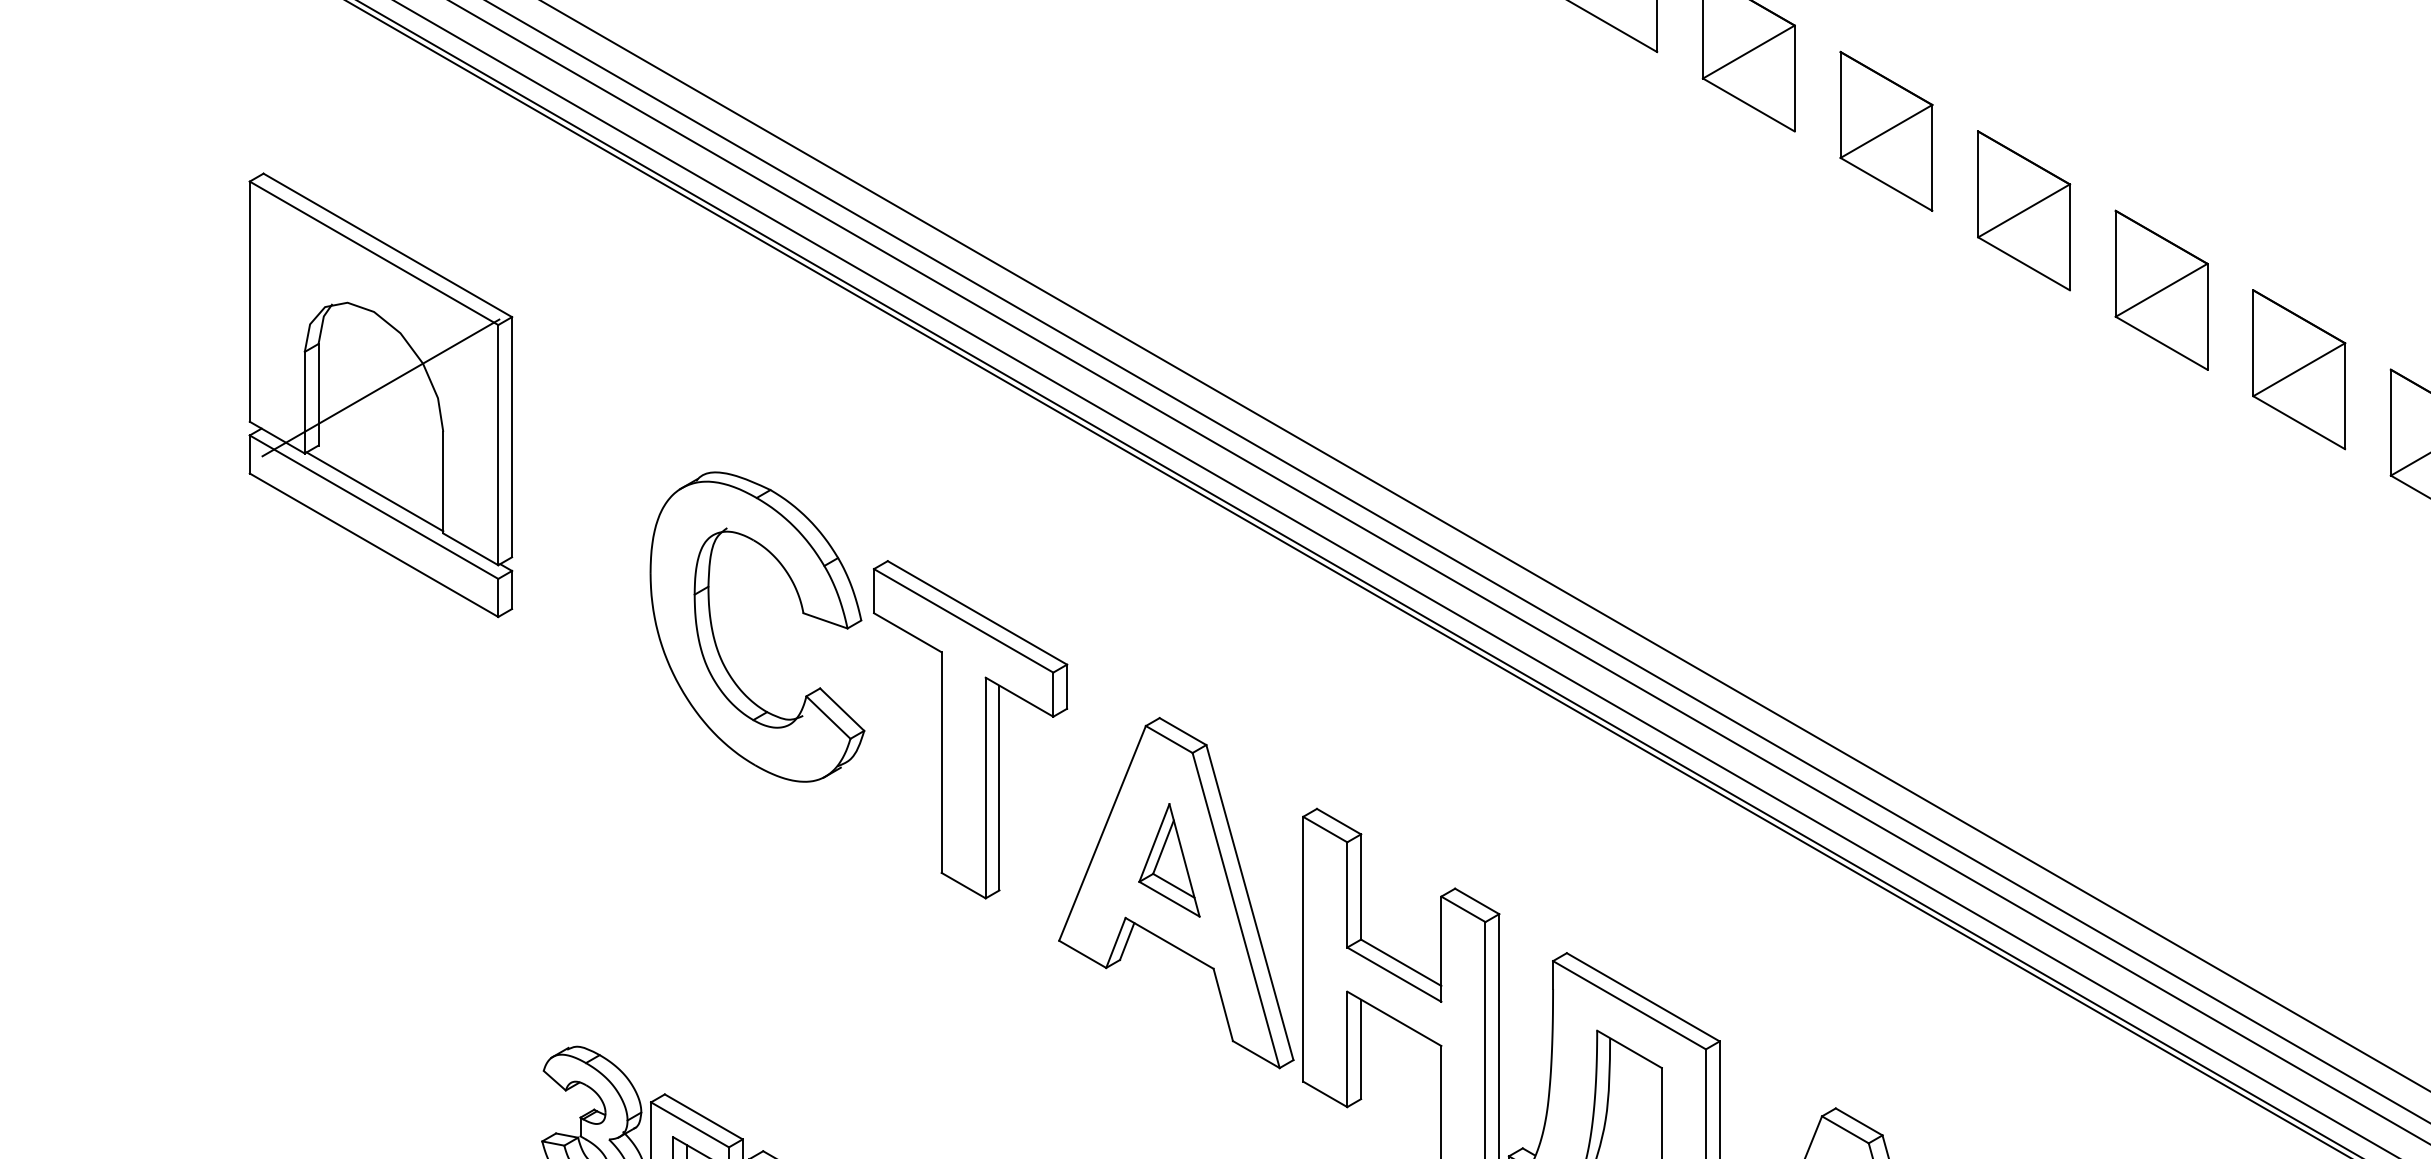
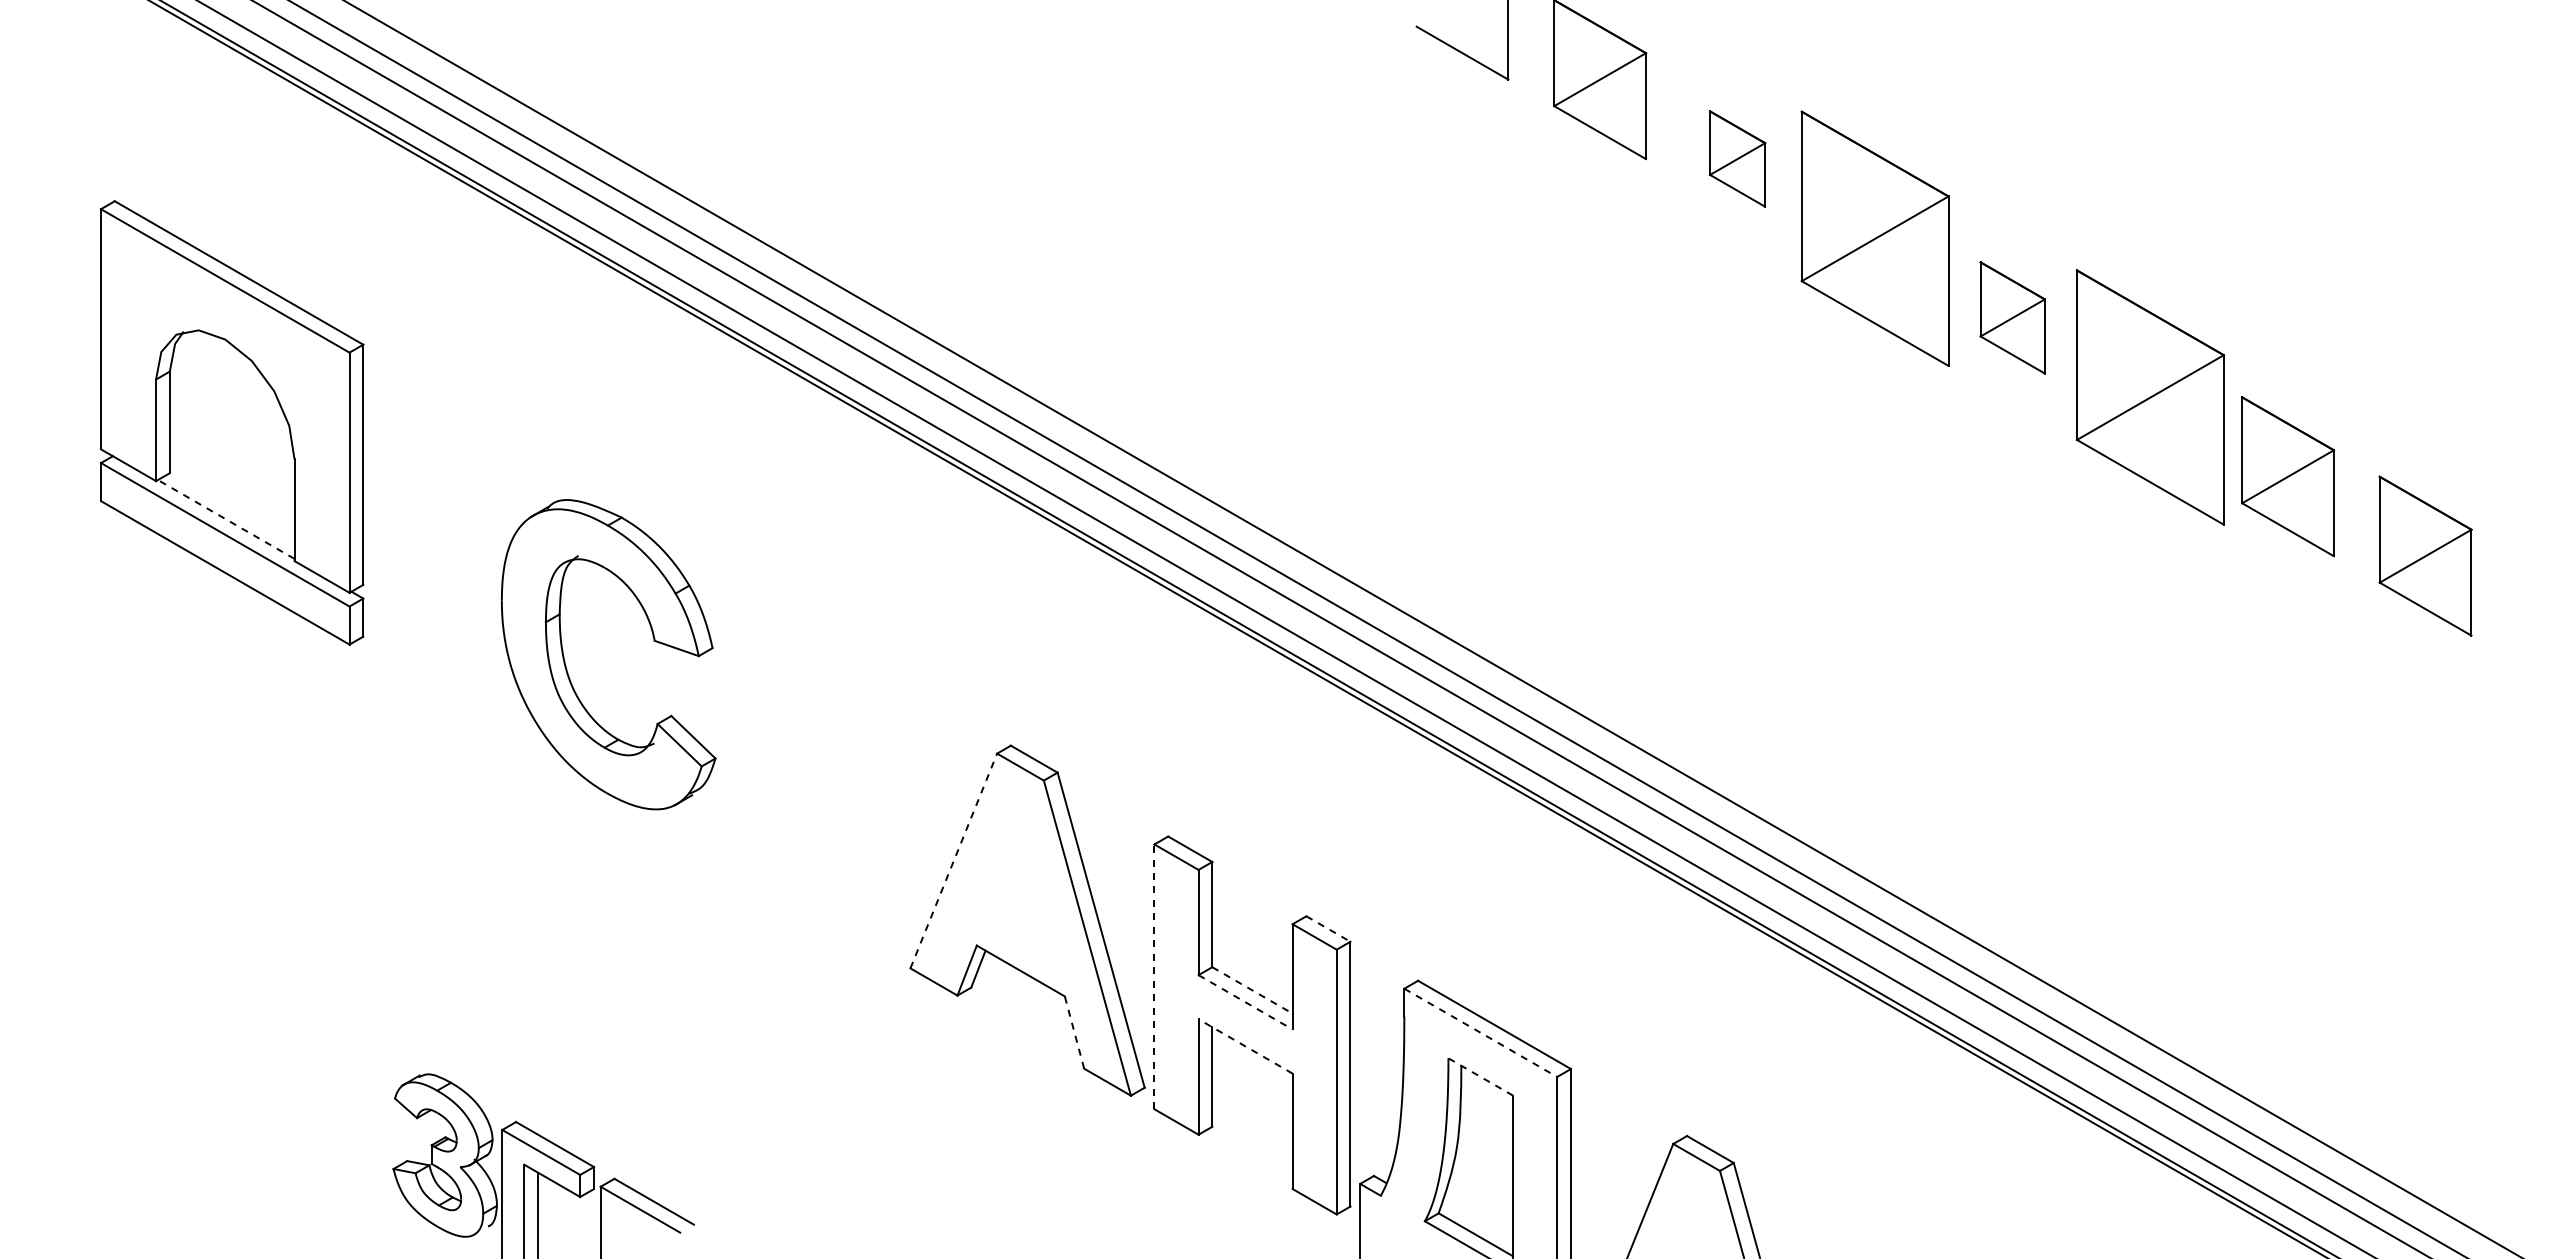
part: (1886, 130) -> (1737, 158), size x0.6
part: (2024, 209) -> (1875, 237), size x1.6
part: (2161, 289) -> (2012, 317), size x0.7
part: (2299, 368) -> (2150, 396), size x1.6
line: (380, 387) -> (231, 415), removed
line: (375, 491) -> (226, 519), solid -> dashed
part: (970, 728) -> (821, 756), removed
line: (1102, 833) -> (953, 861), solid -> dashed
part: (1169, 859) -> (1020, 887), removed
line: (1477, 901) -> (1328, 929), solid -> dashed
line: (1303, 948) -> (1154, 976), solid -> dashed
line: (1401, 962) -> (1252, 990), solid -> dashed
line: (1395, 974) -> (1246, 1002), solid -> dashed
line: (1223, 1004) -> (1074, 1032), solid -> dashed
line: (1630, 1005) -> (1481, 1033), solid -> dashed
line: (1394, 1018) -> (1245, 1046), solid -> dashed
line: (1629, 1048) -> (1480, 1076), solid -> dashed

